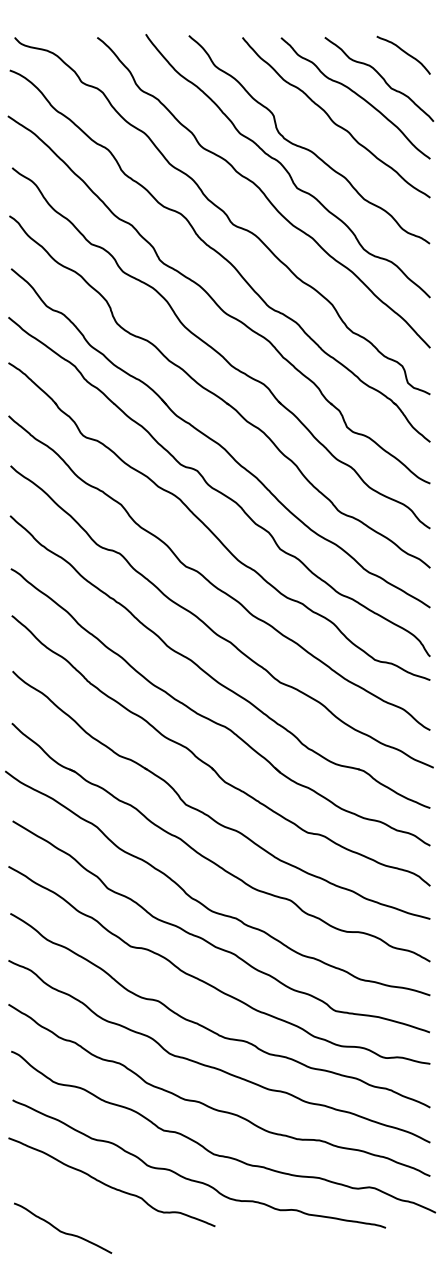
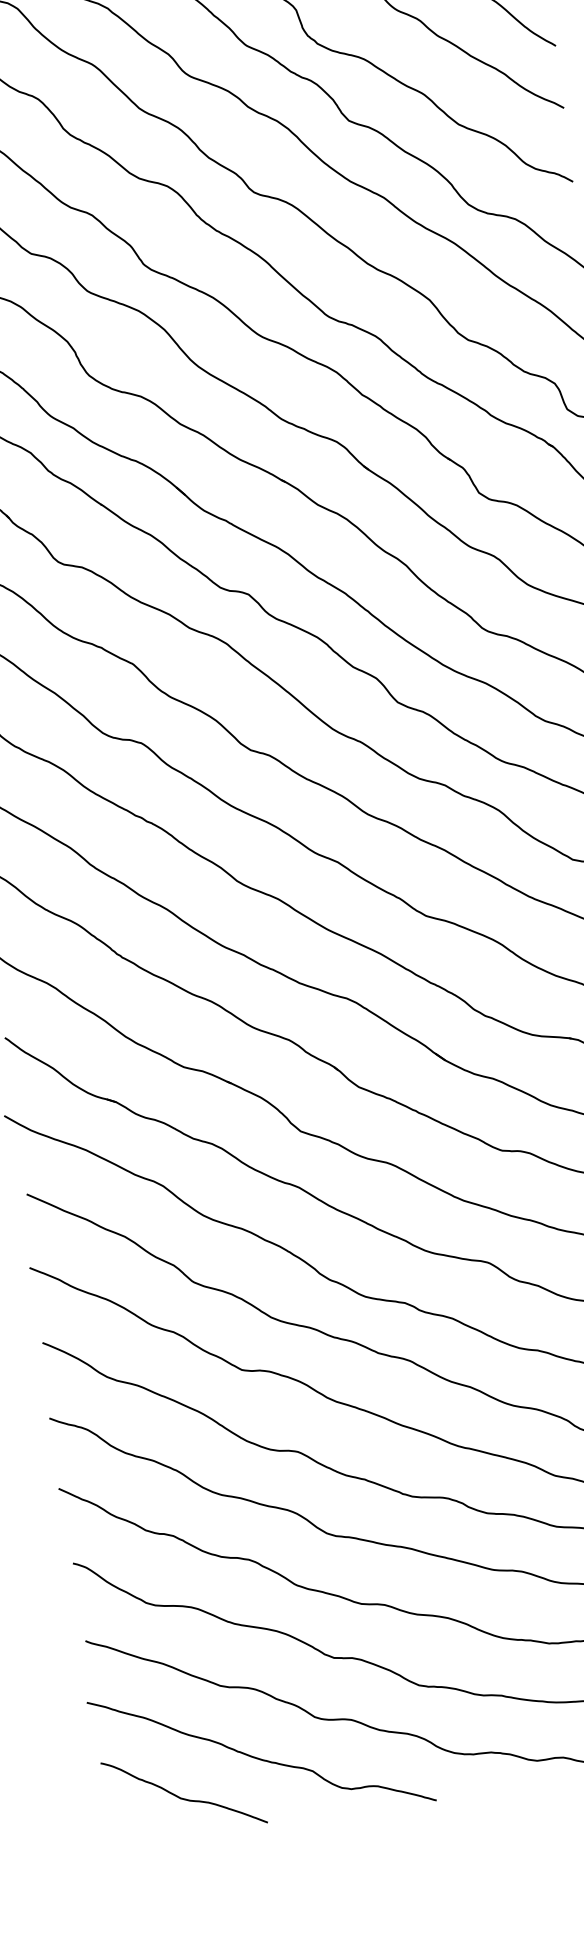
curve: (61, 1230) -> (182, 1796), moved

